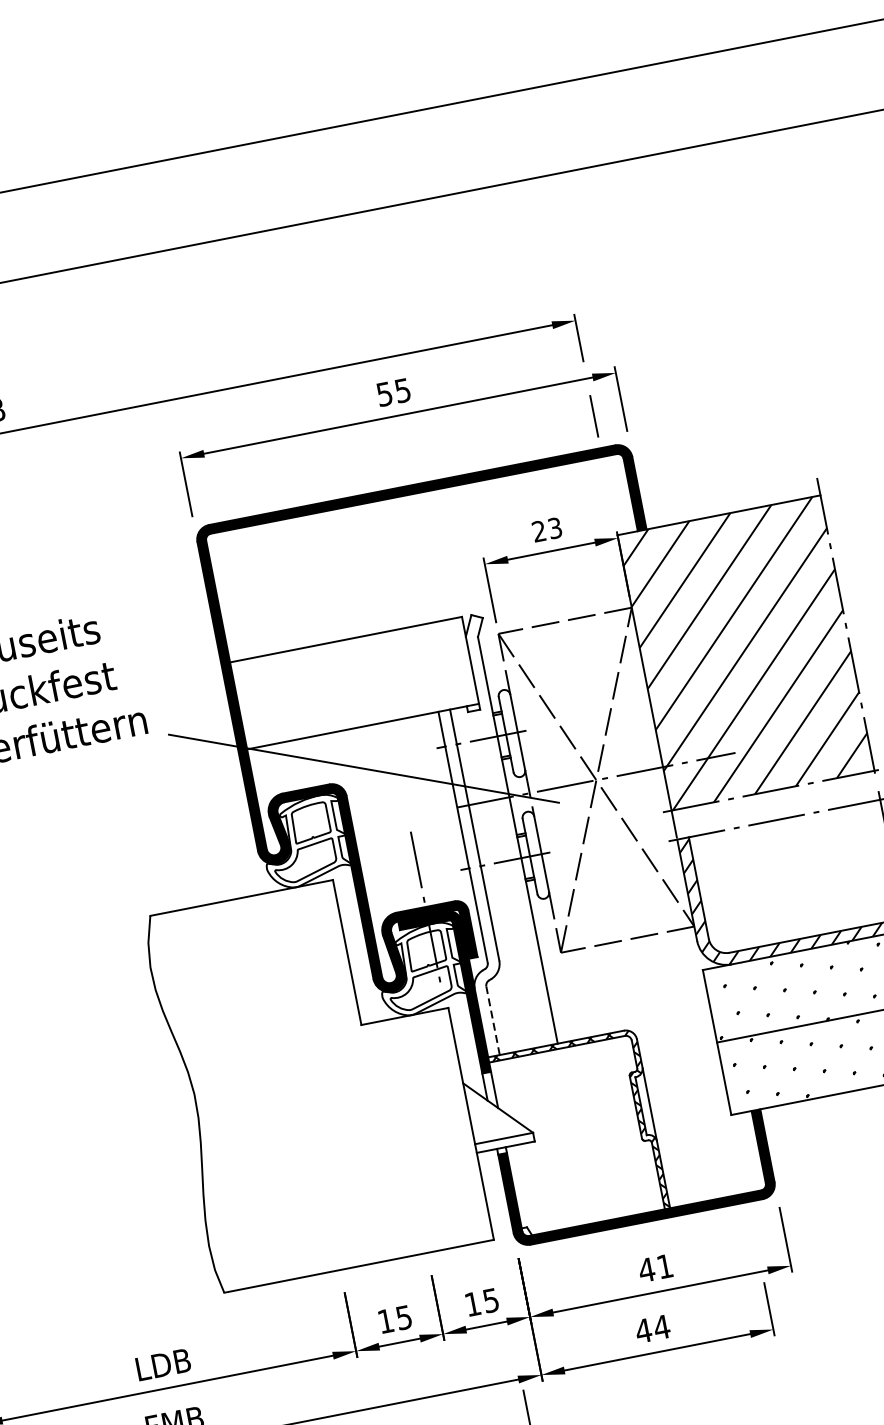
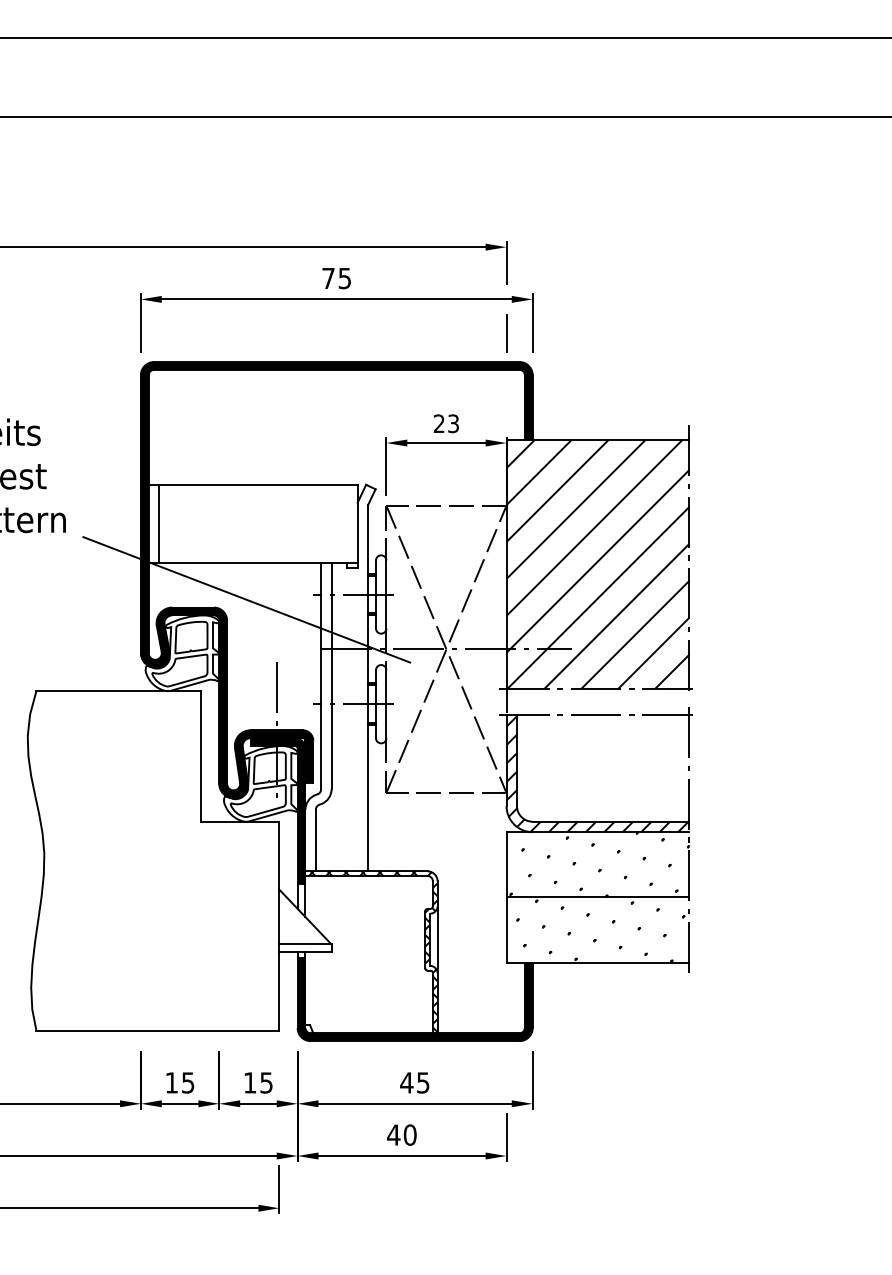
text: (384, 394) -> (328, 278), 55 -> 75
line: (250, 702) -> (159, 523), added
line: (492, 1020) -> (315, 840), dashed -> solid
text: (665, 1266) -> (423, 1082), 41 -> 45
text: (660, 1326) -> (409, 1134), 44 -> 40

